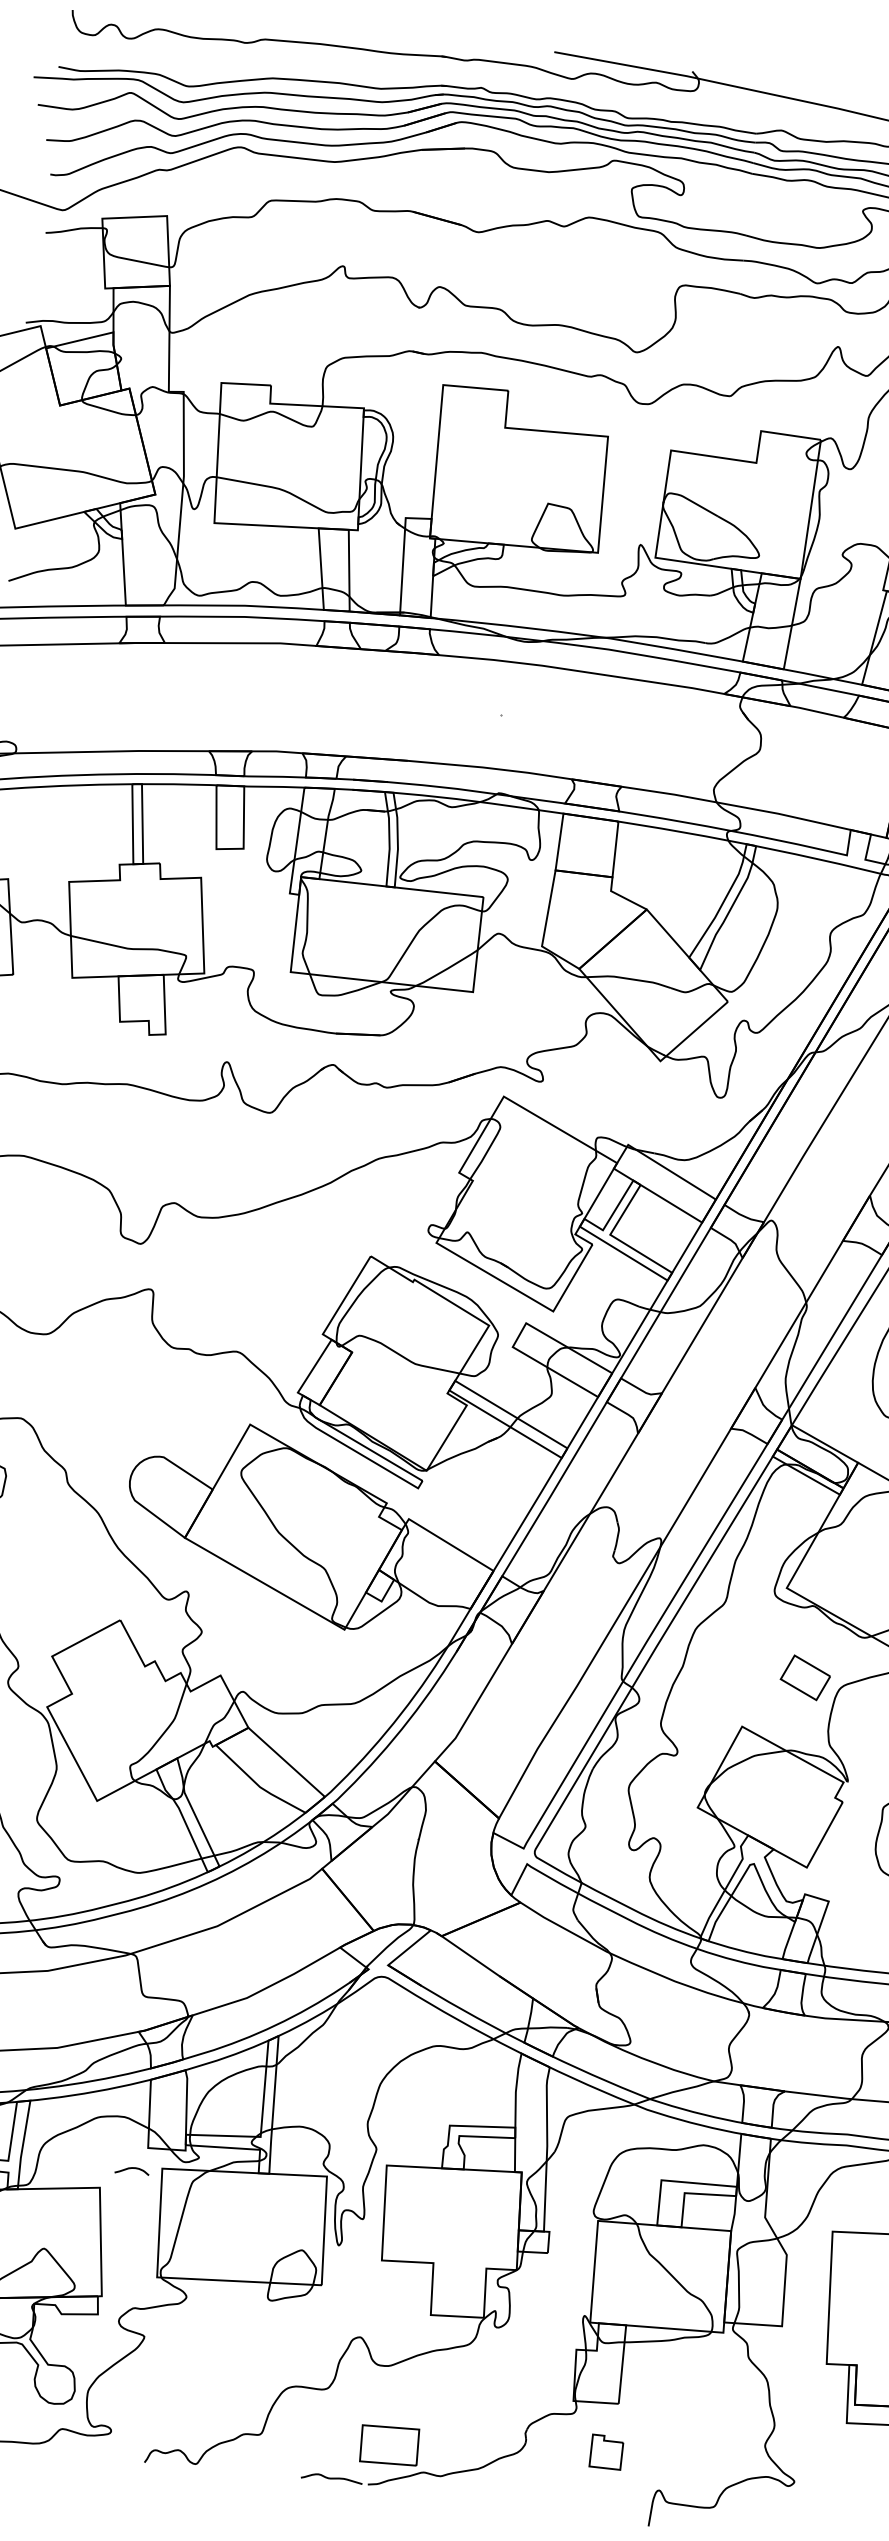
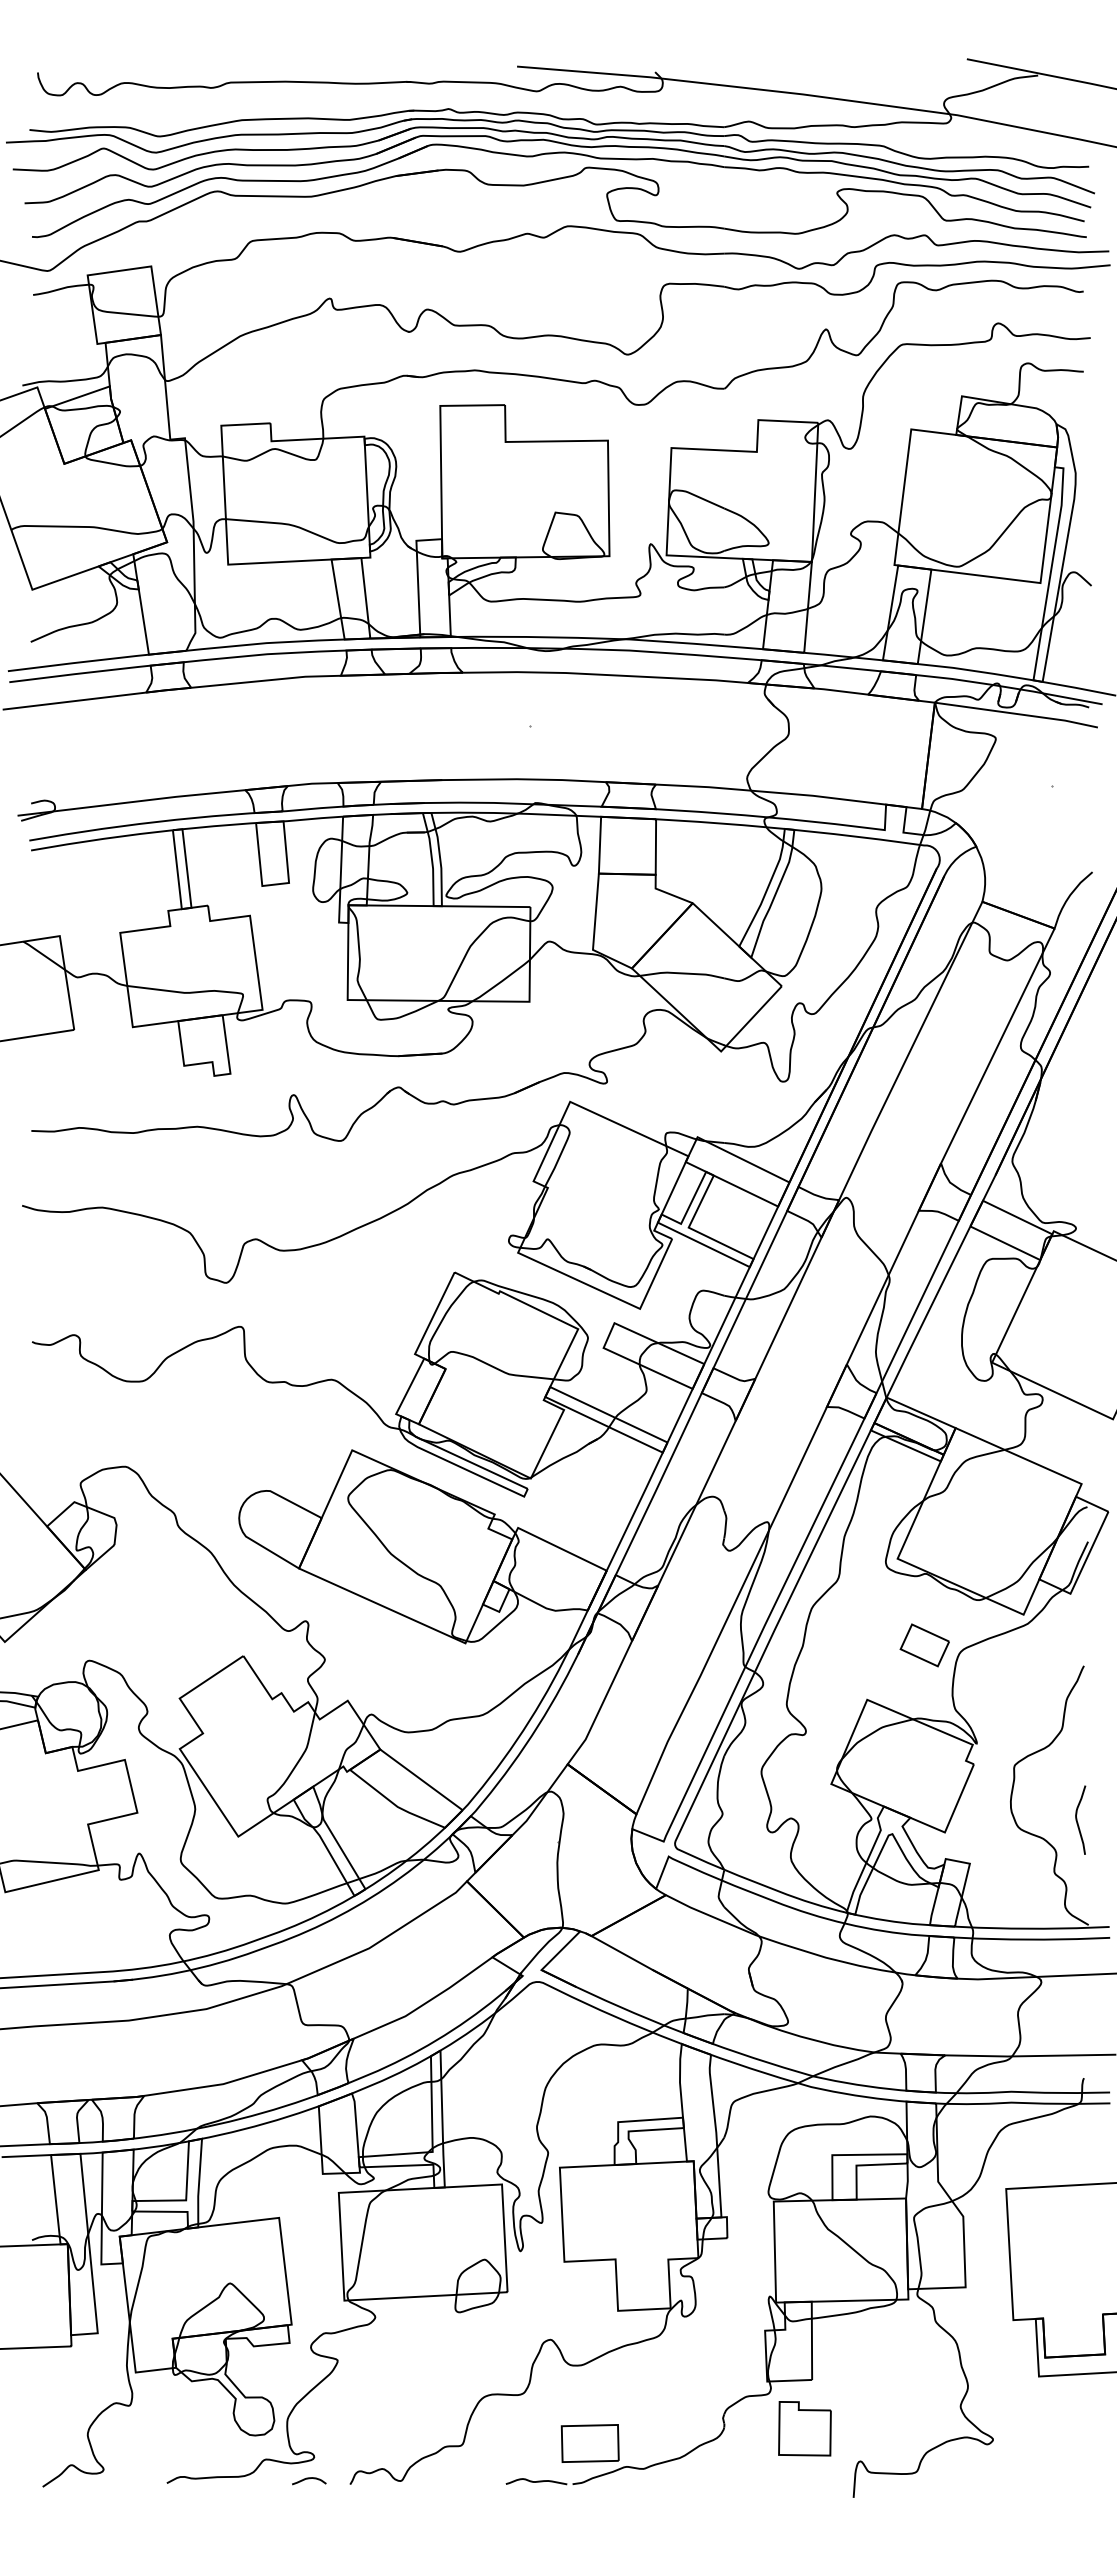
curve: (132, 2169) -> (309, 2479), moved
part: (606, 2451) -> (804, 2428), size x1.67

